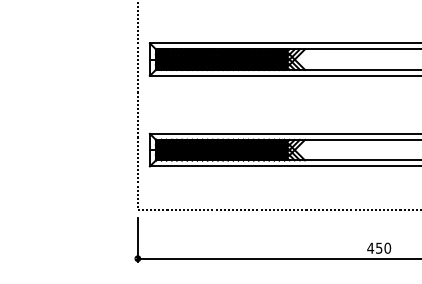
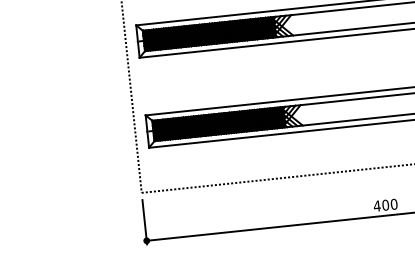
text: (379, 247) -> (385, 204), 450 -> 400

